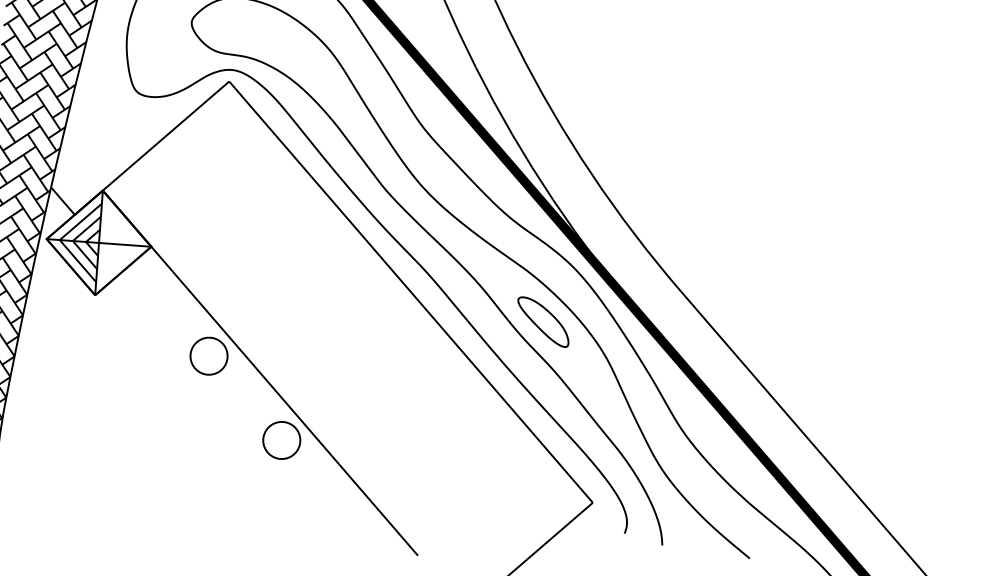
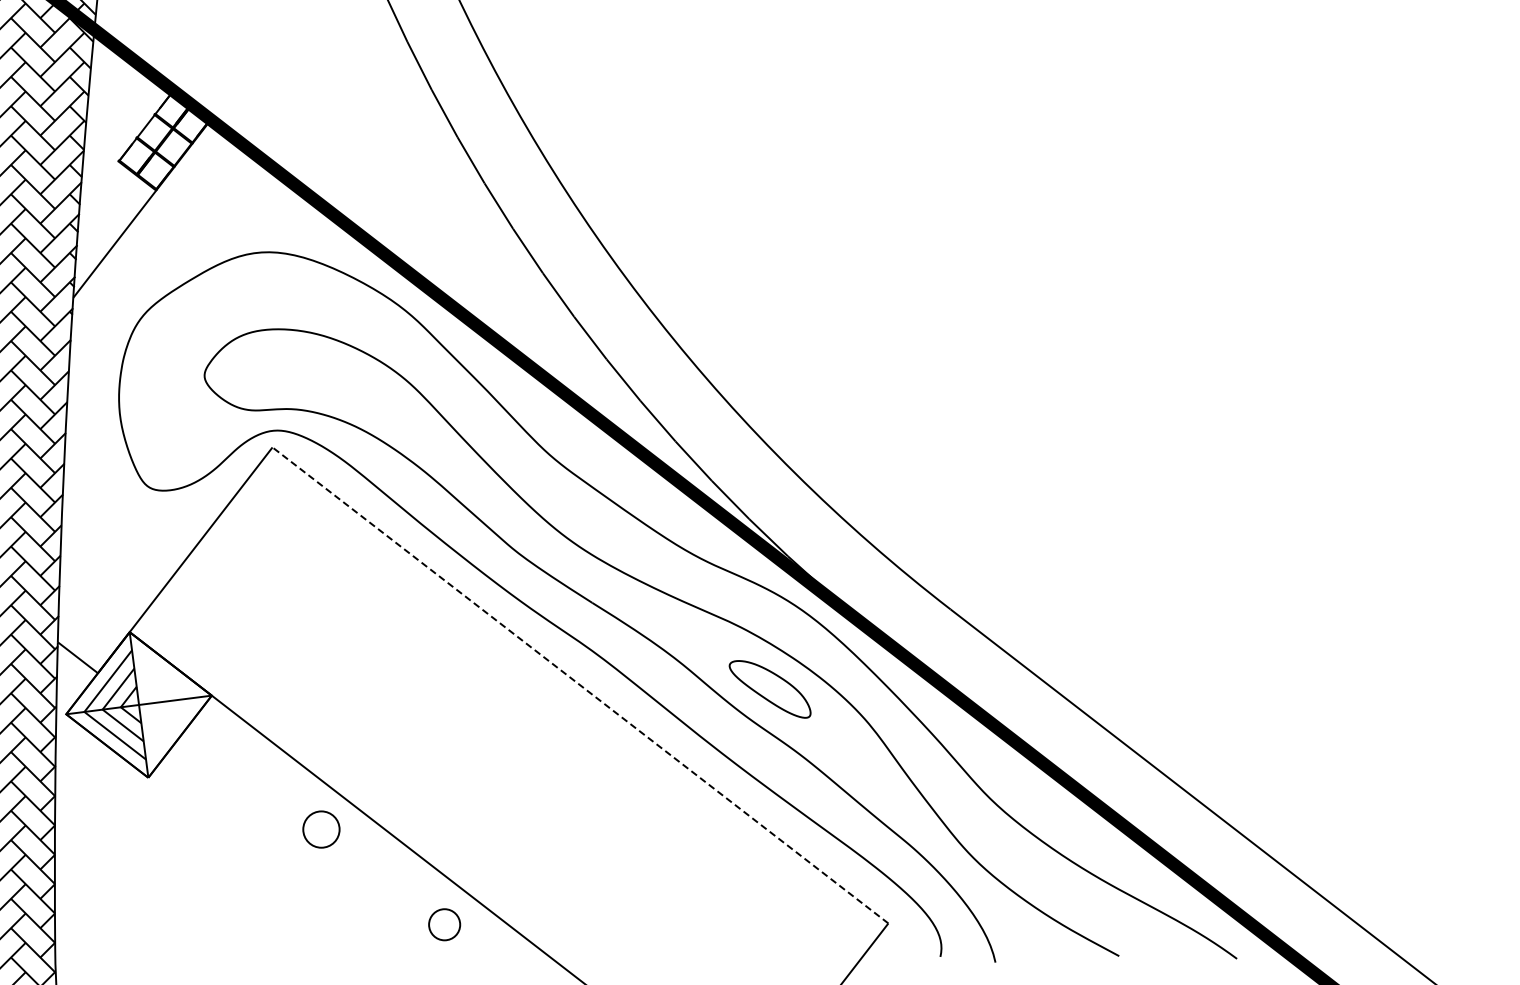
line: (411, 292) -> (580, 685), solid -> dashed
circle: (209, 356) -> (321, 829), size x0.7
circle: (281, 440) -> (444, 924), size x0.6

